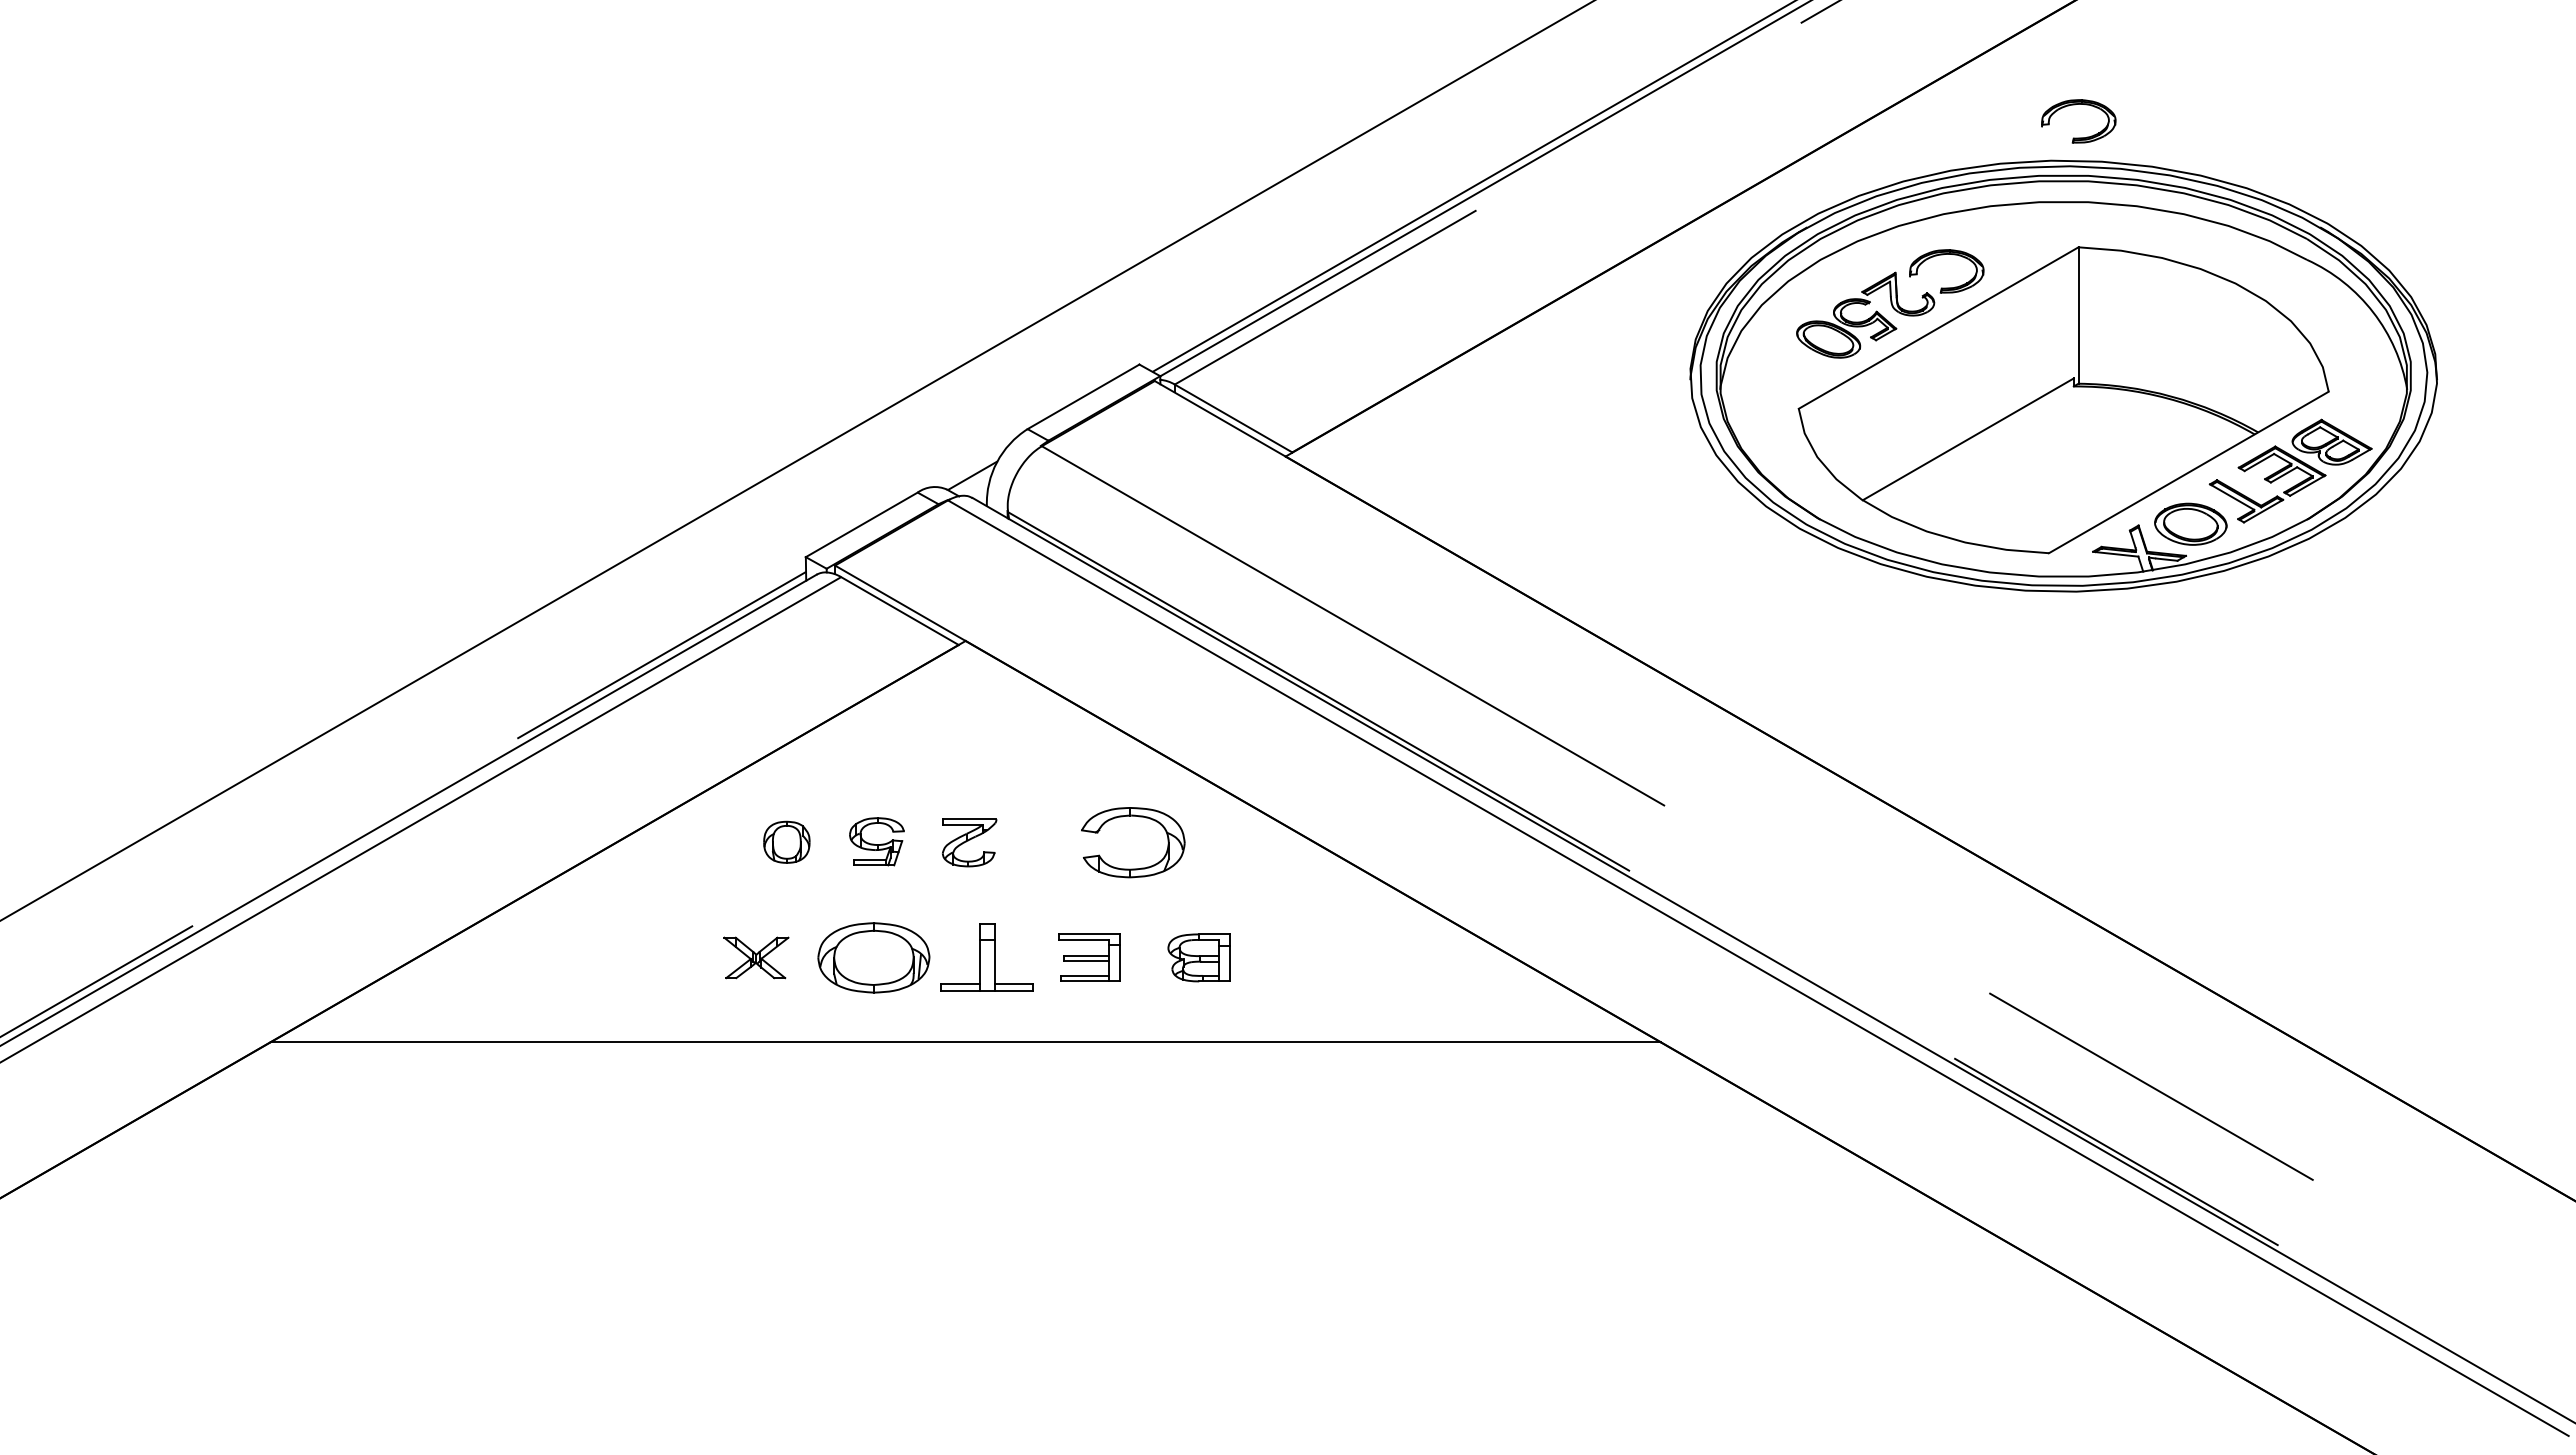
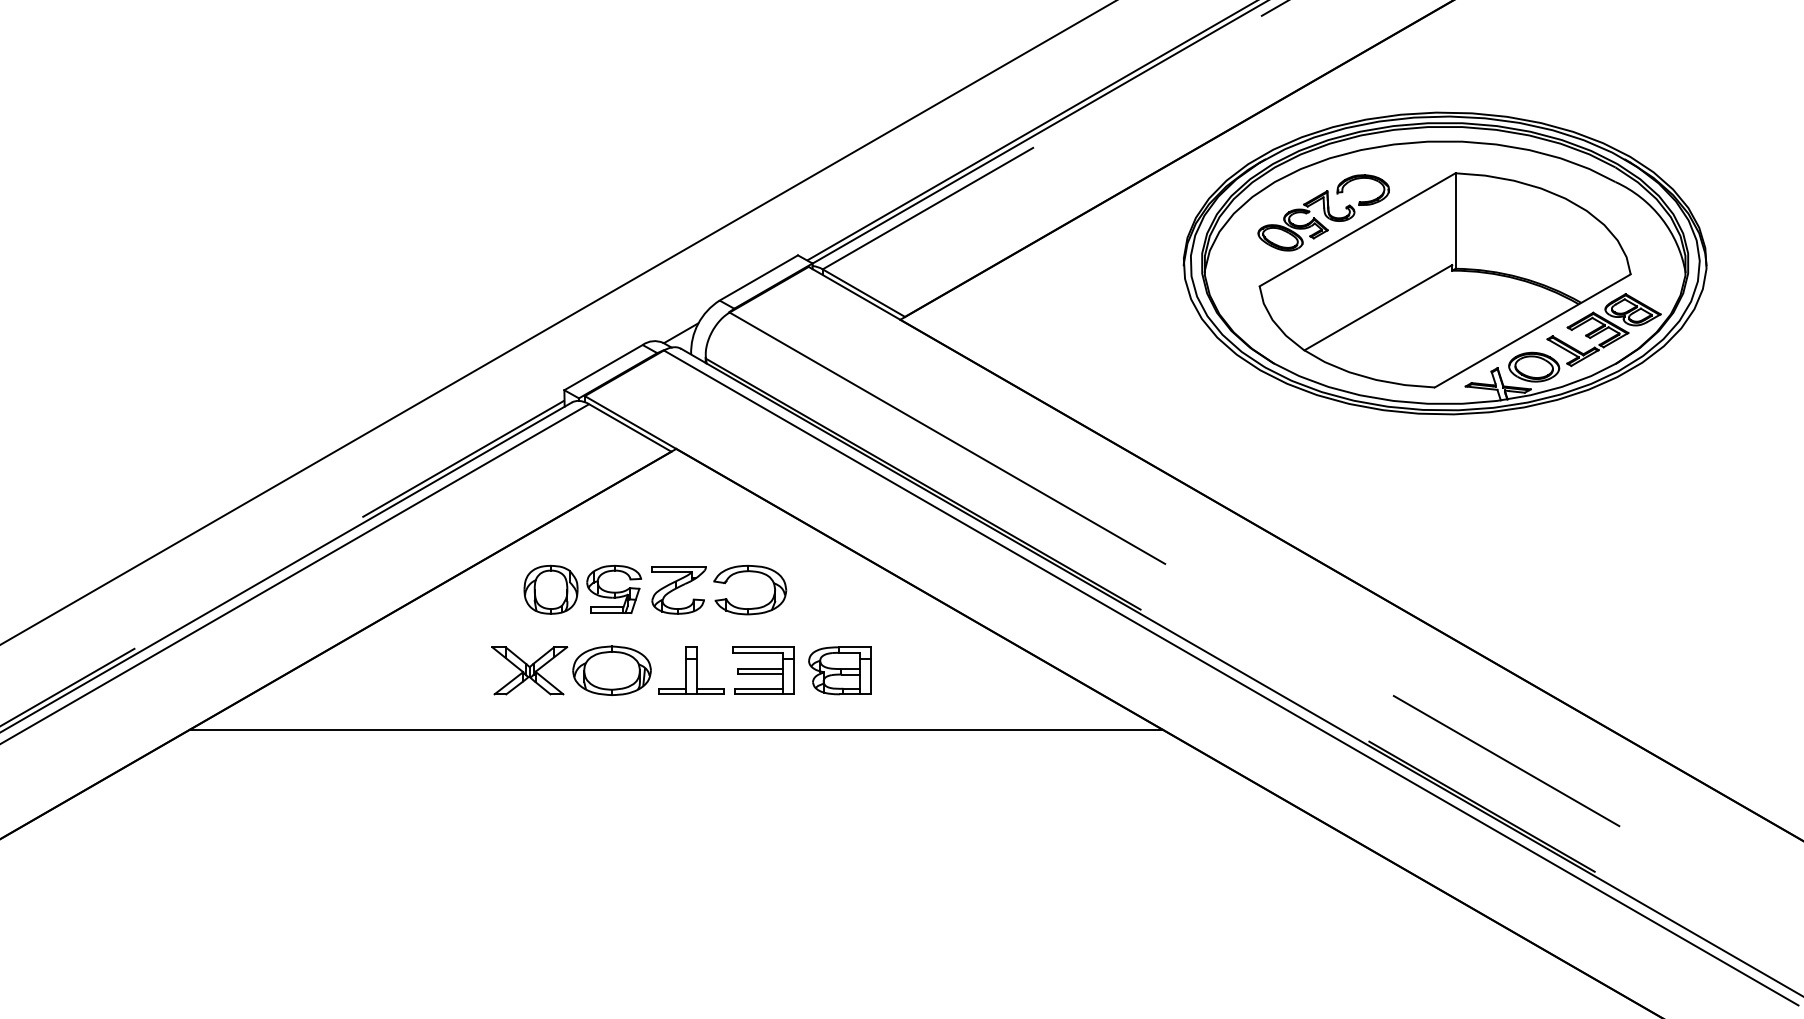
part: (2078, 137) -> (1455, 96), removed
part: (1139, 817) -> (754, 572), moved
part: (876, 841) -> (613, 589), size x1.43
part: (786, 842) -> (550, 590), size x1.67
part: (969, 842) -> (678, 590), size x1.43
part: (756, 957) -> (529, 670), size x1.67
part: (1089, 957) -> (763, 670), size x1.43
part: (1198, 957) -> (839, 670), size x1.43

